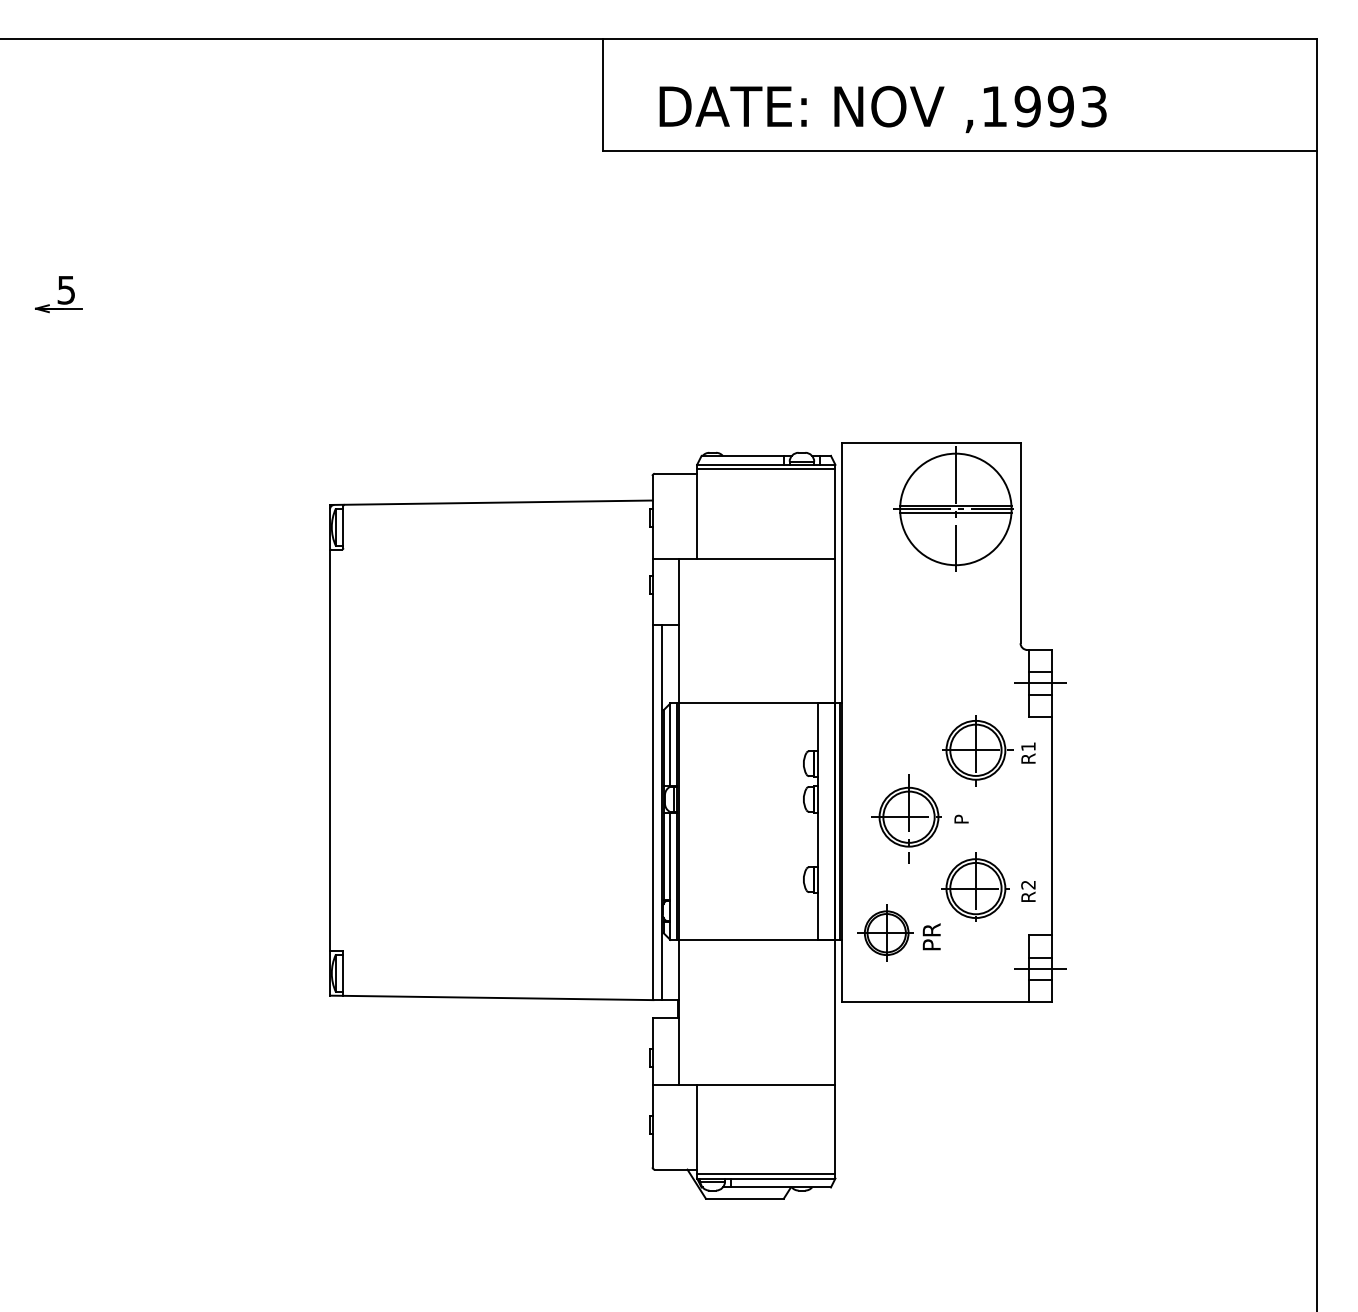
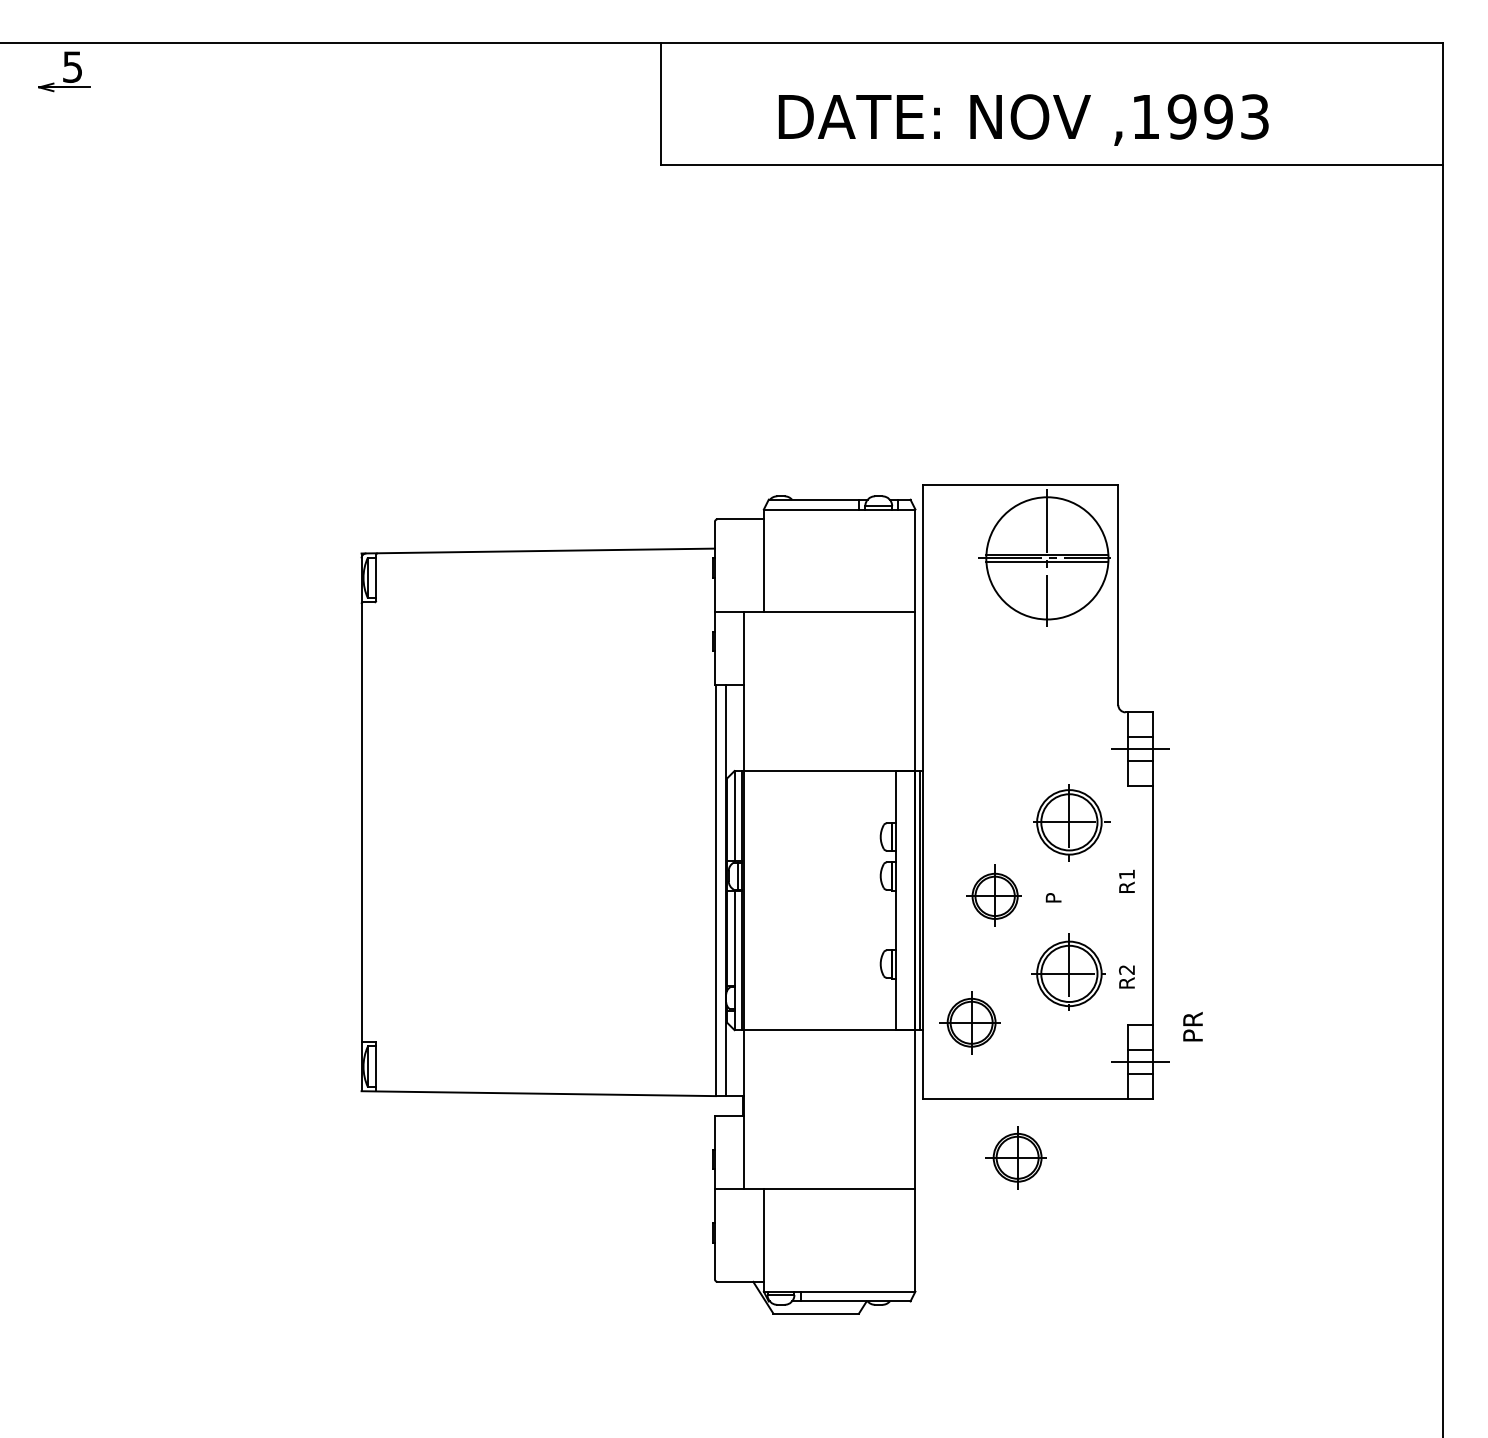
text: (882, 108) -> (1023, 119), moved
part: (58, 294) -> (64, 71), moved
line: (766, 469) -> (839, 514), removed
text: (1028, 752) -> (1126, 880), moved
part: (905, 818) -> (992, 897), size x0.7
text: (931, 936) -> (1192, 1026), moved
part: (926, 1056) -> (1015, 1157), added
line: (766, 1173) -> (839, 1286), removed

